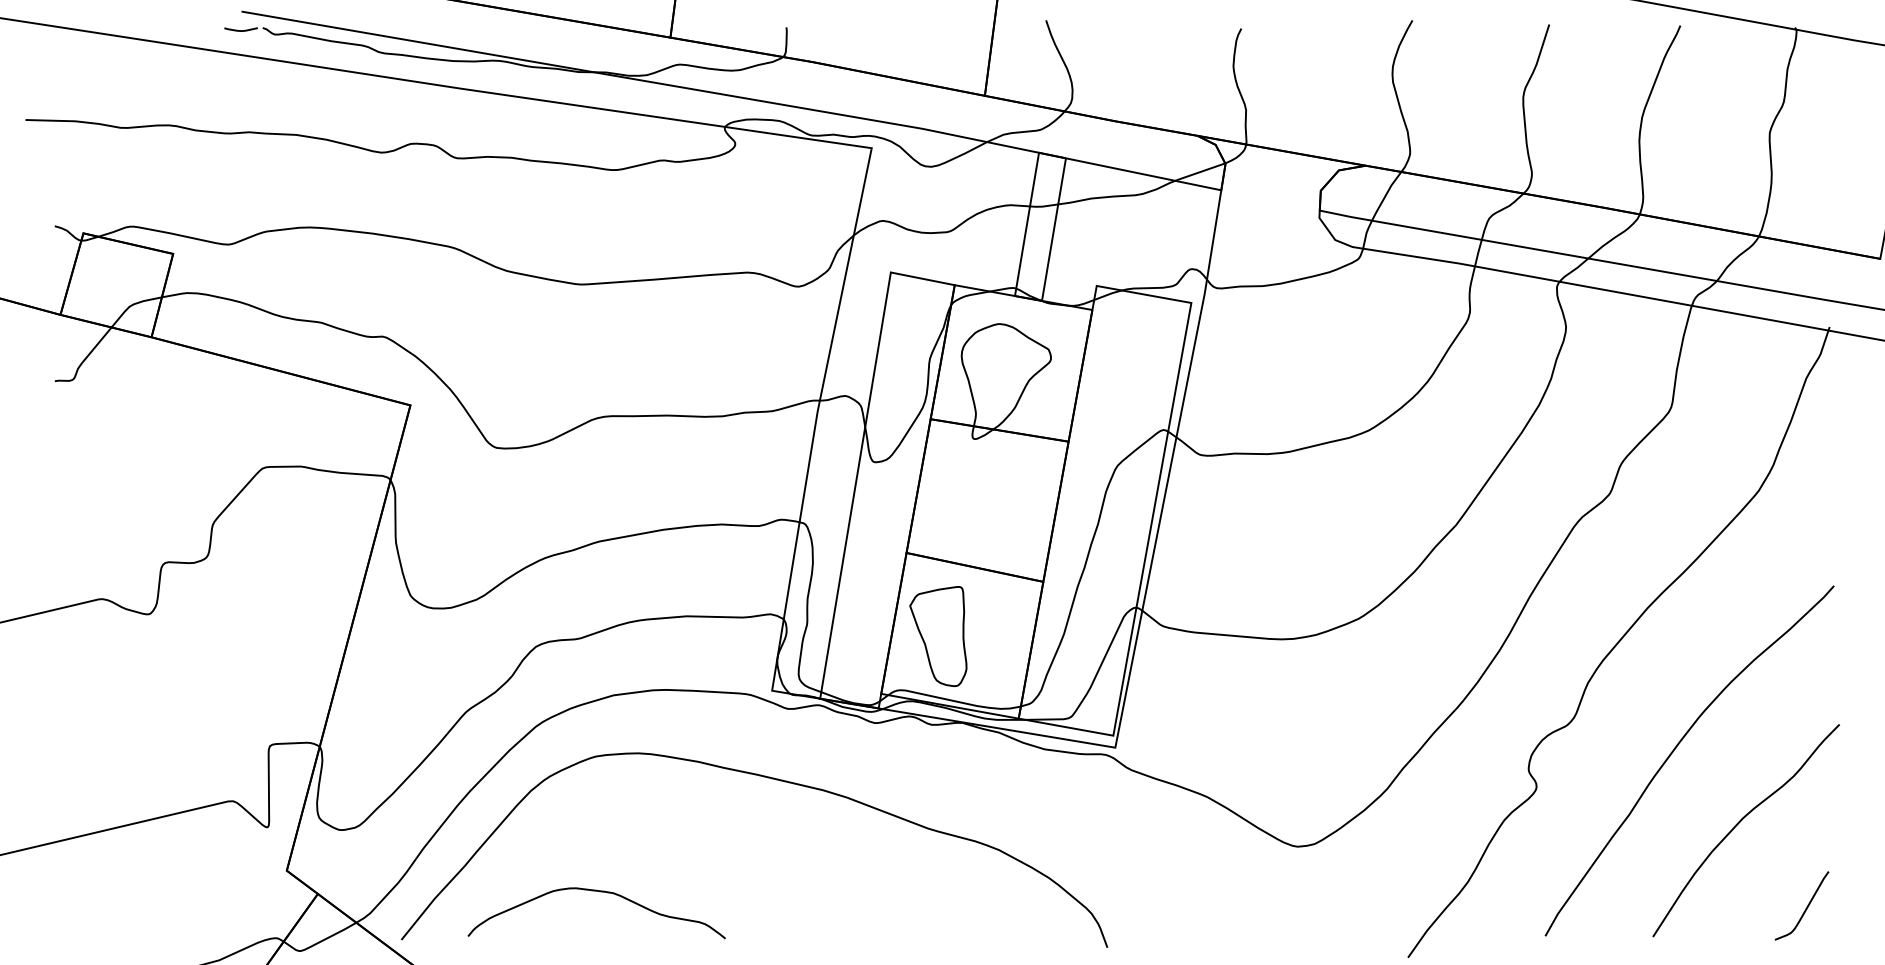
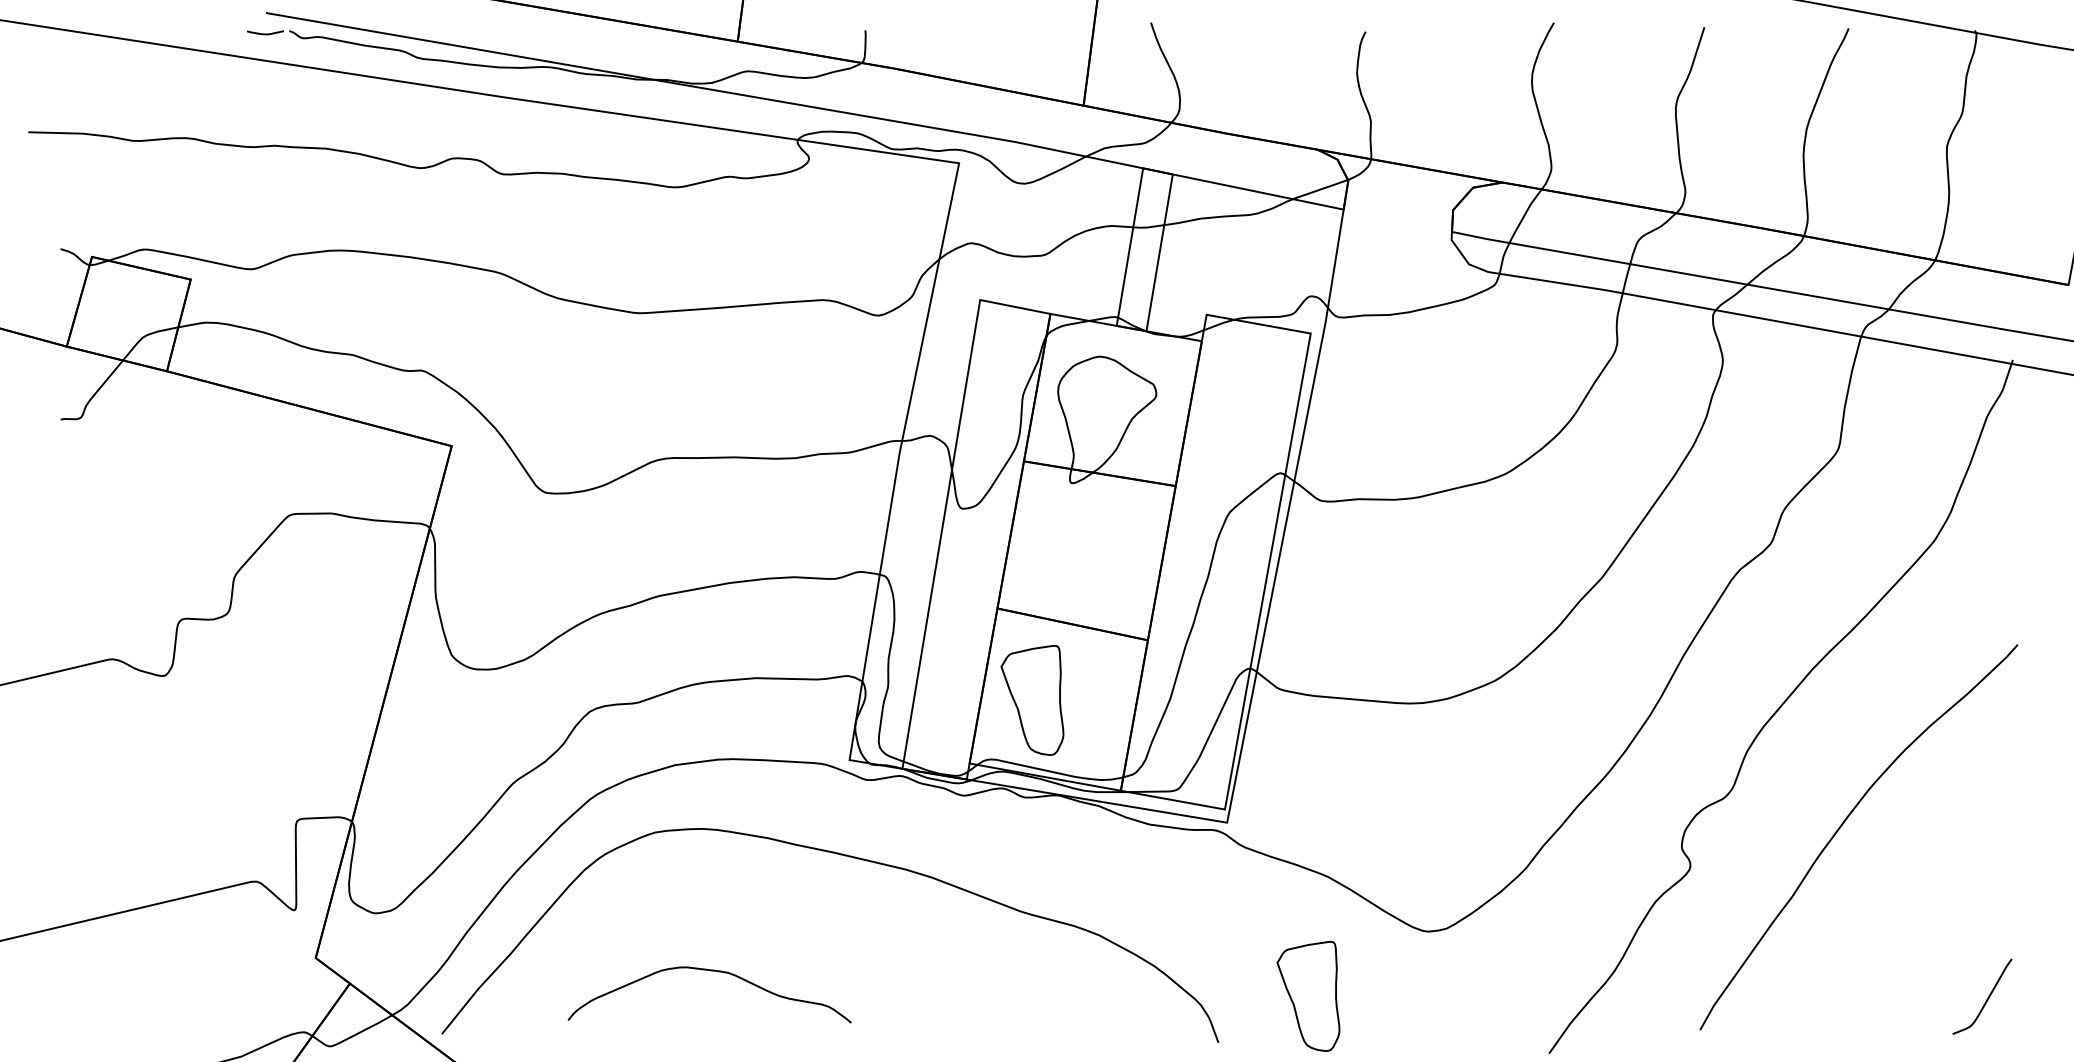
curve: (1740, 822) -> (1914, 905), removed
curve: (597, 892) -> (710, 971), moved
part: (1189, 905) -> (1308, 996), added

